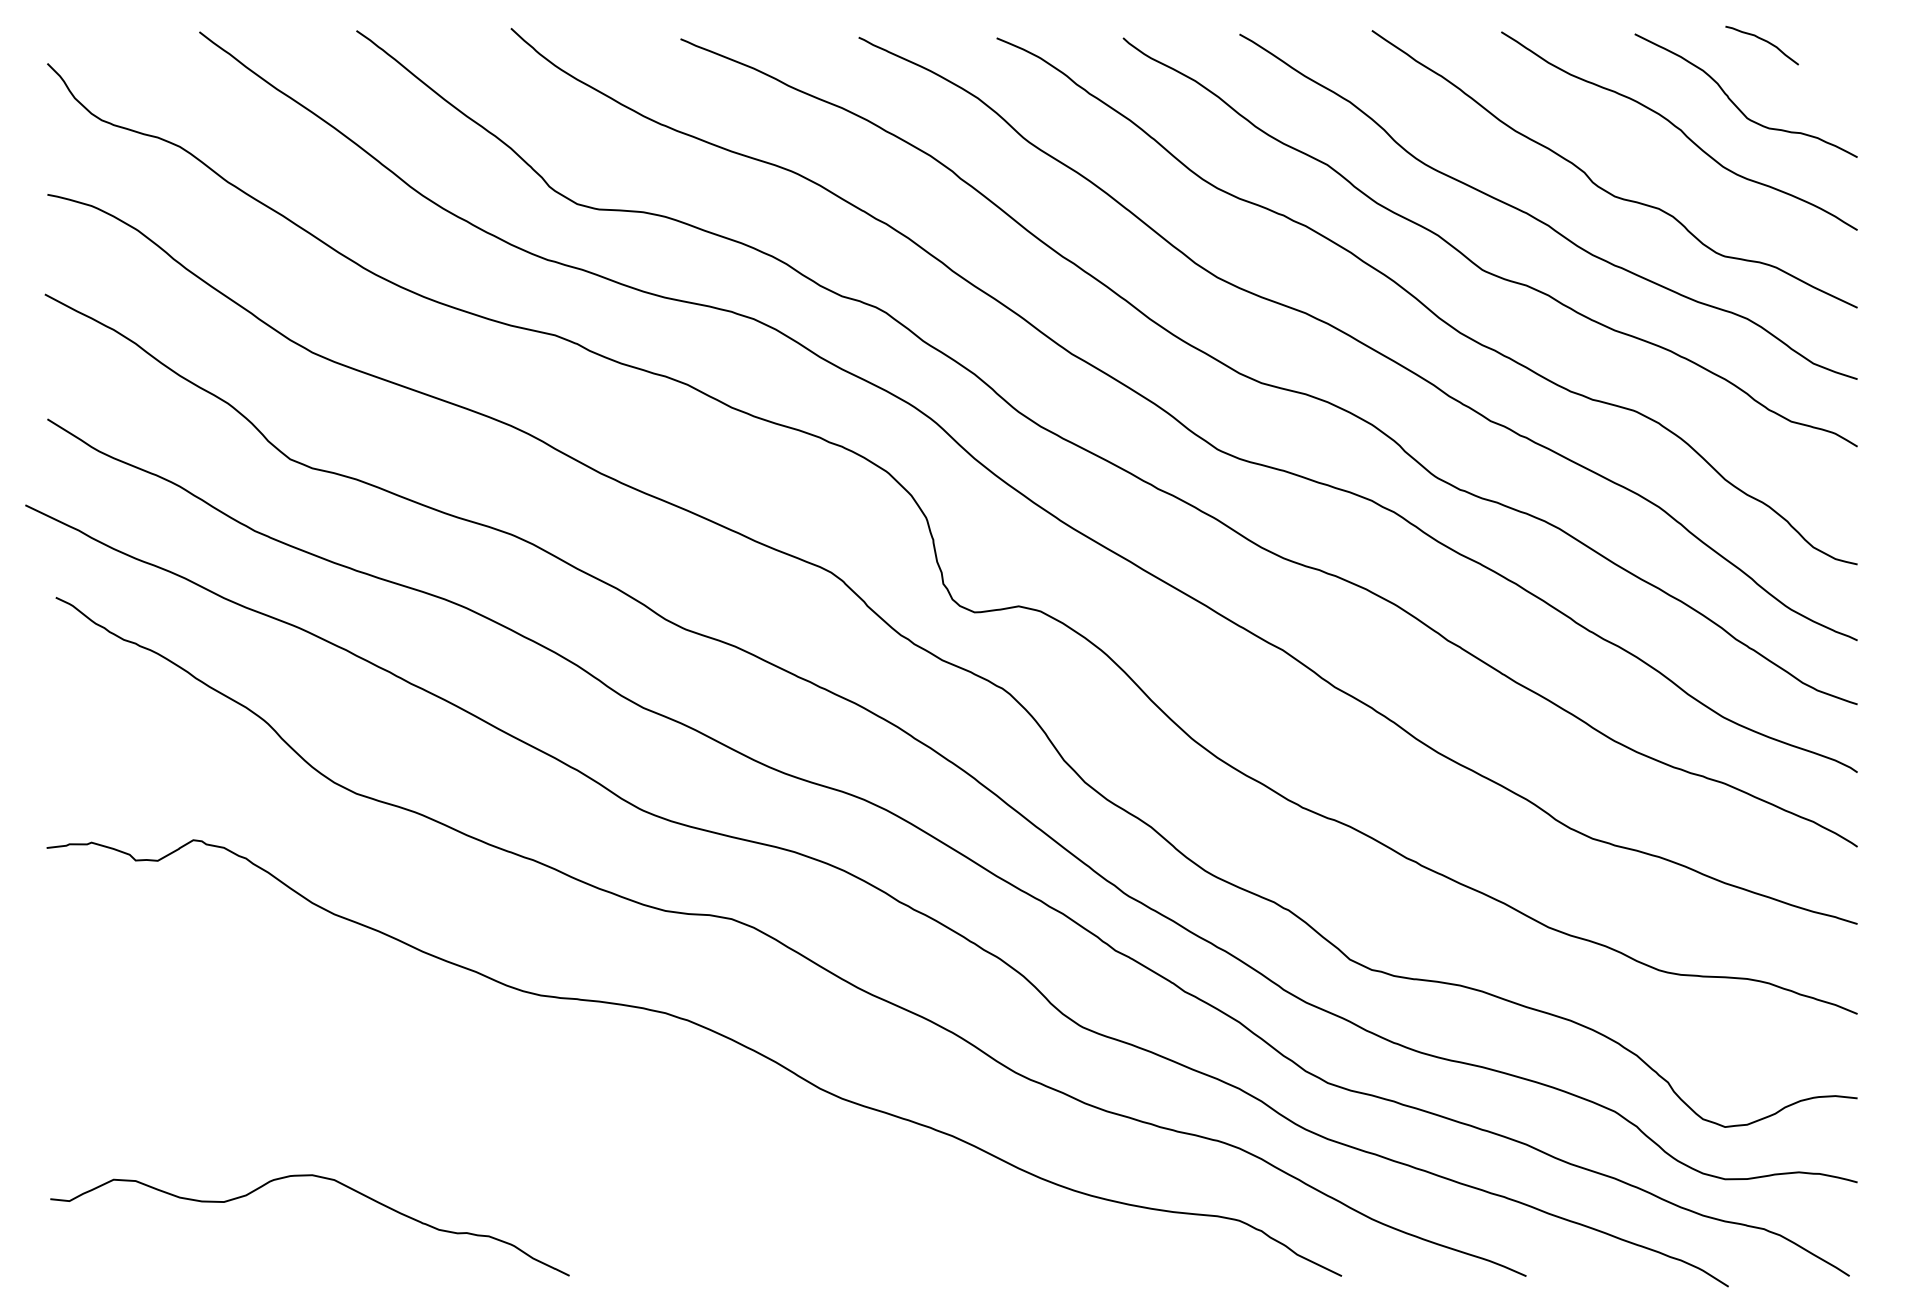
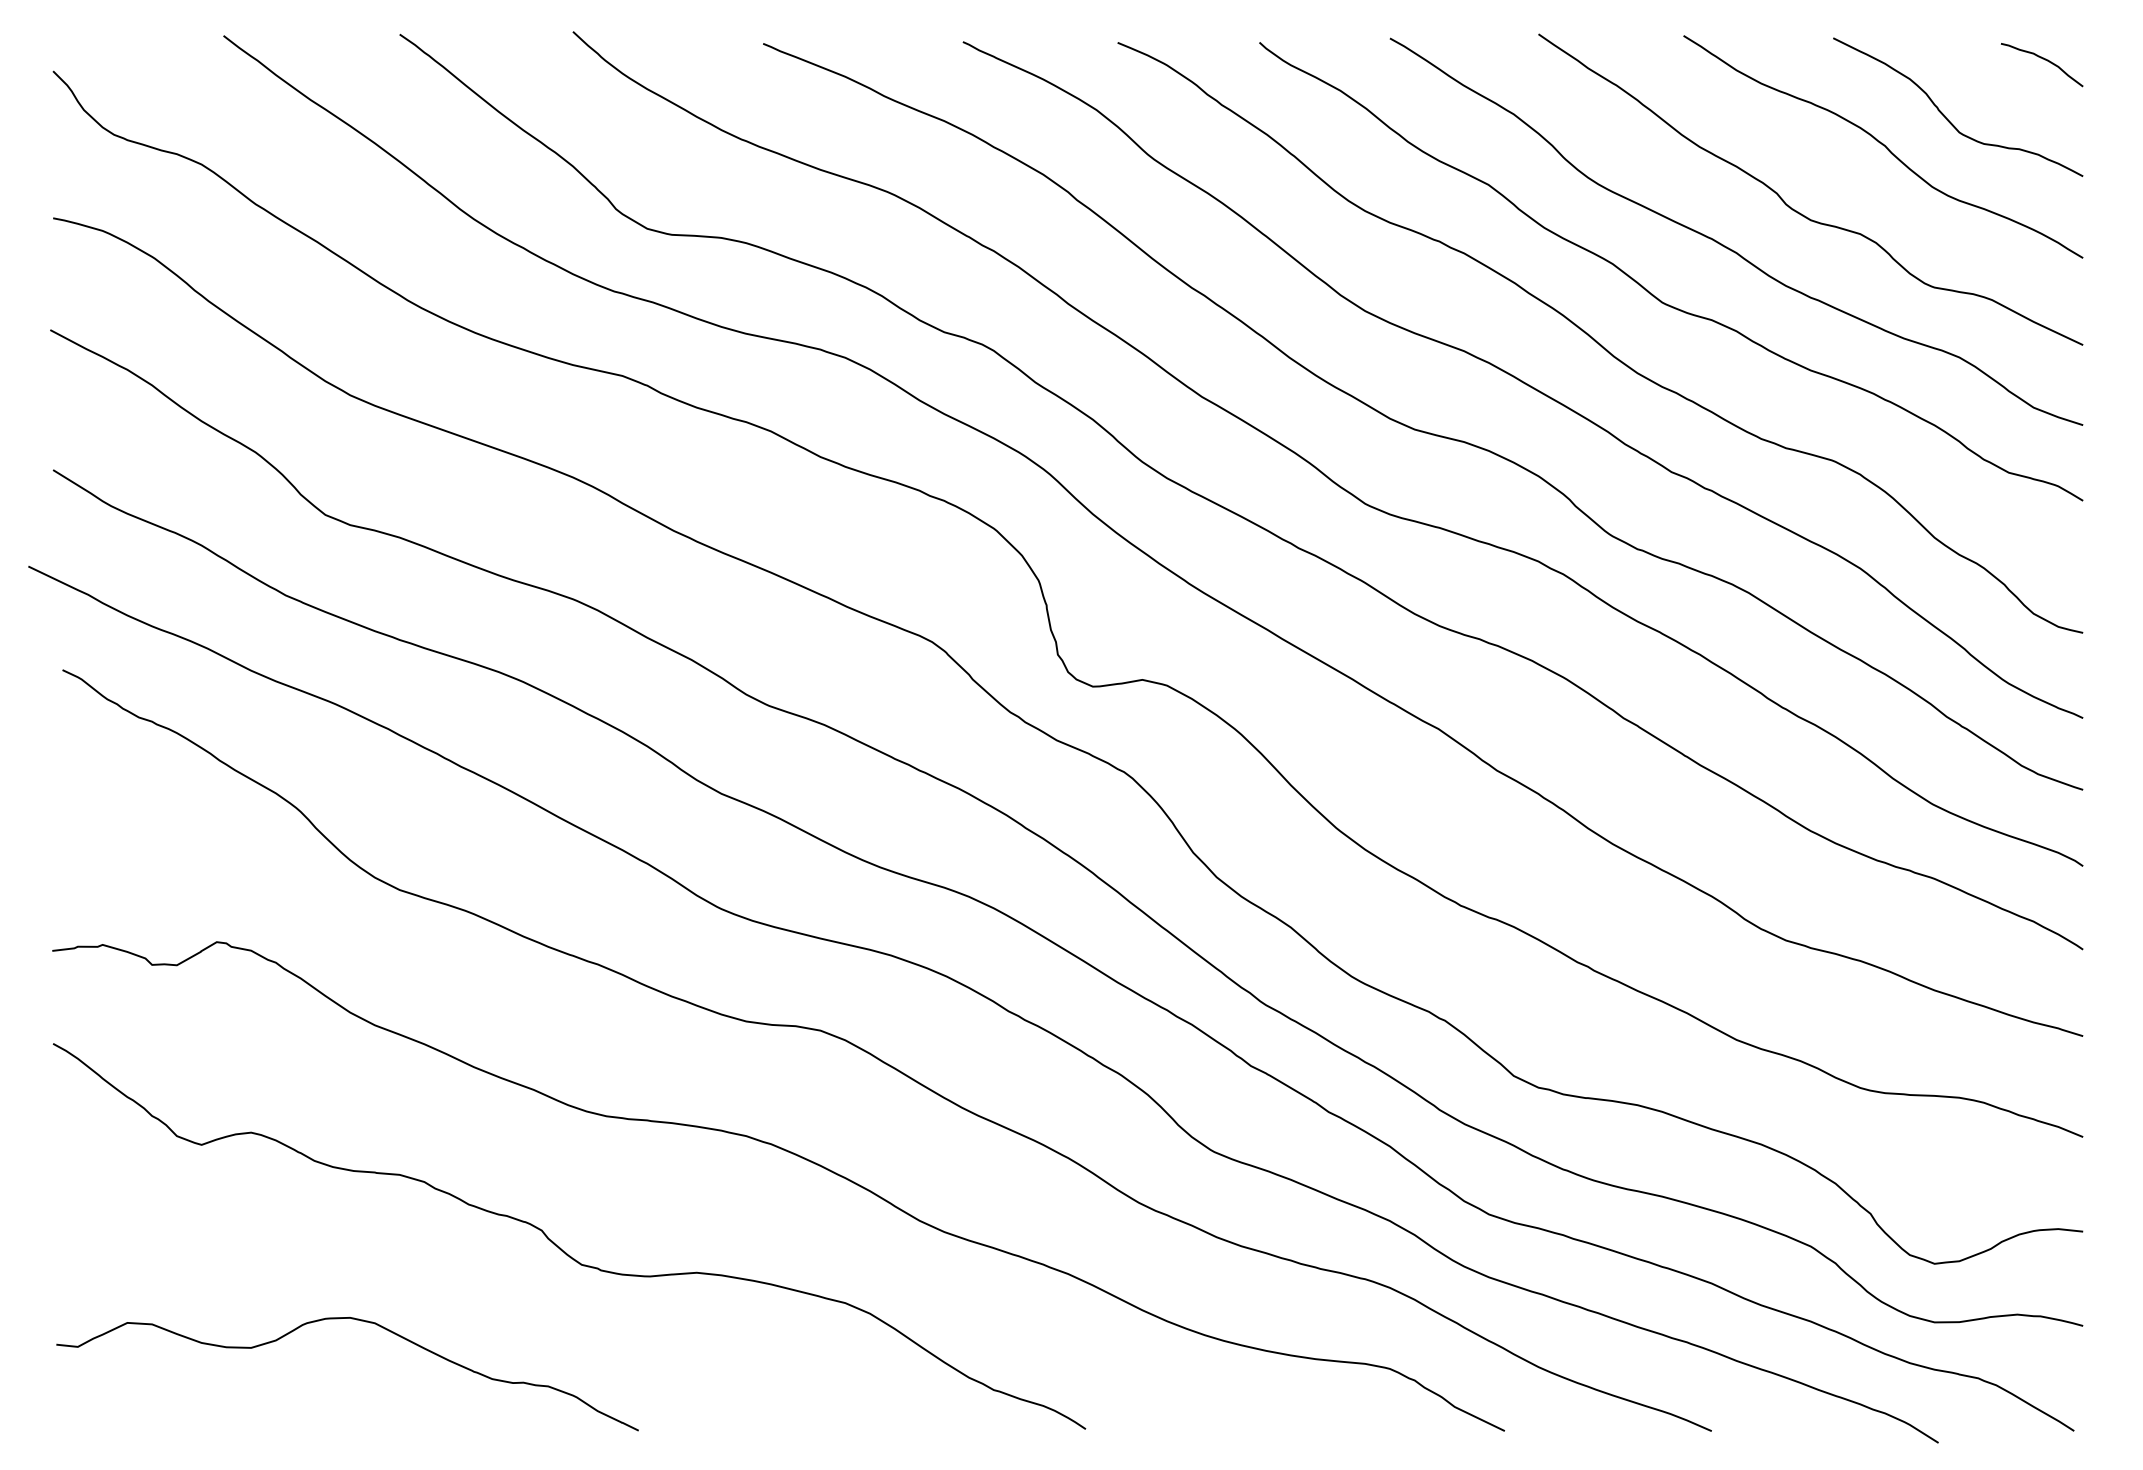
curve: (1765, 41) -> (2045, 60), moved
curve: (498, 1111) -> (559, 1246), added

